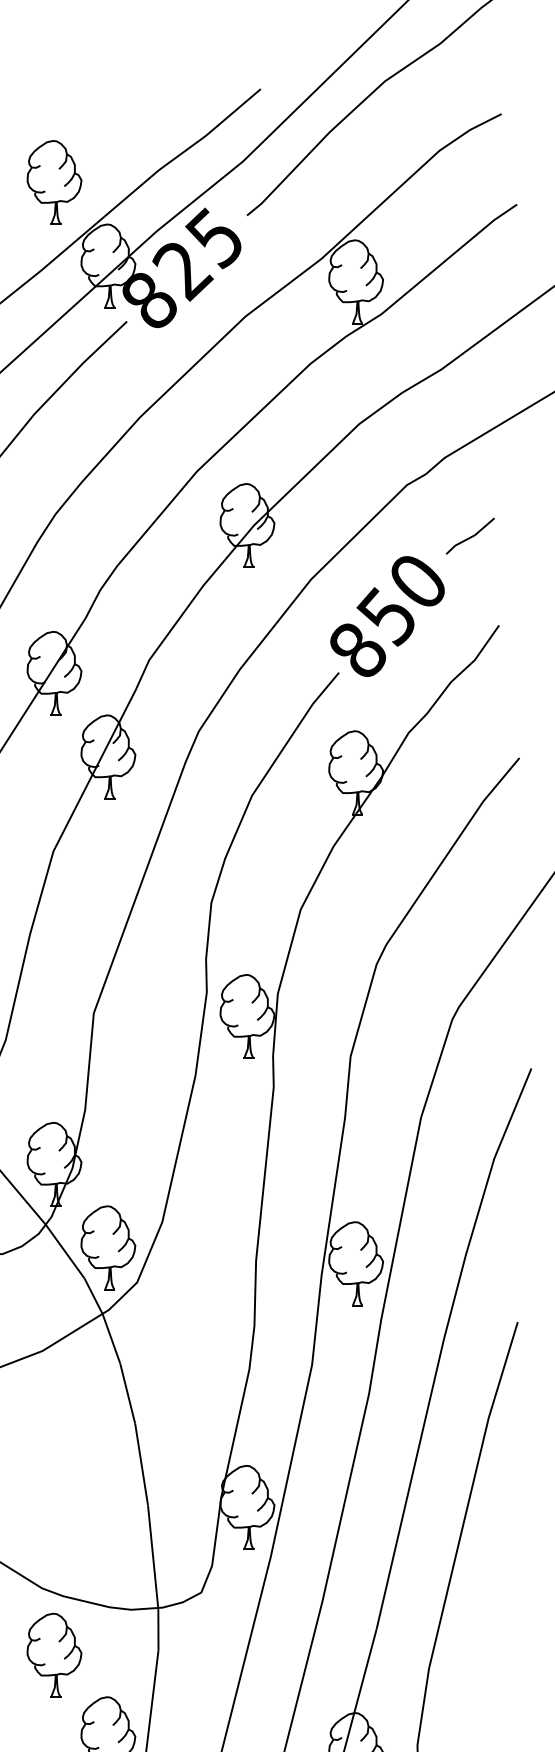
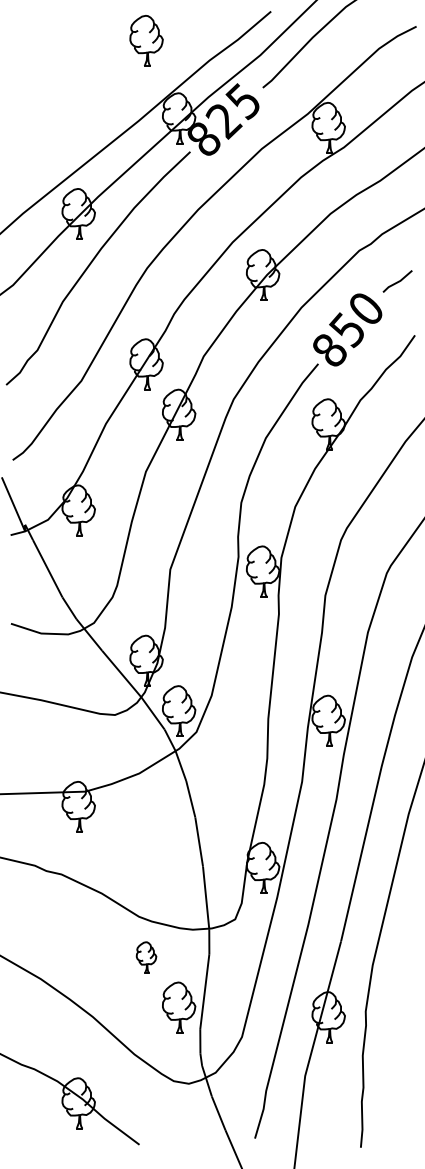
part: (54, 181) -> (146, 40), moved
part: (54, 1655) -> (146, 957), size x0.6

